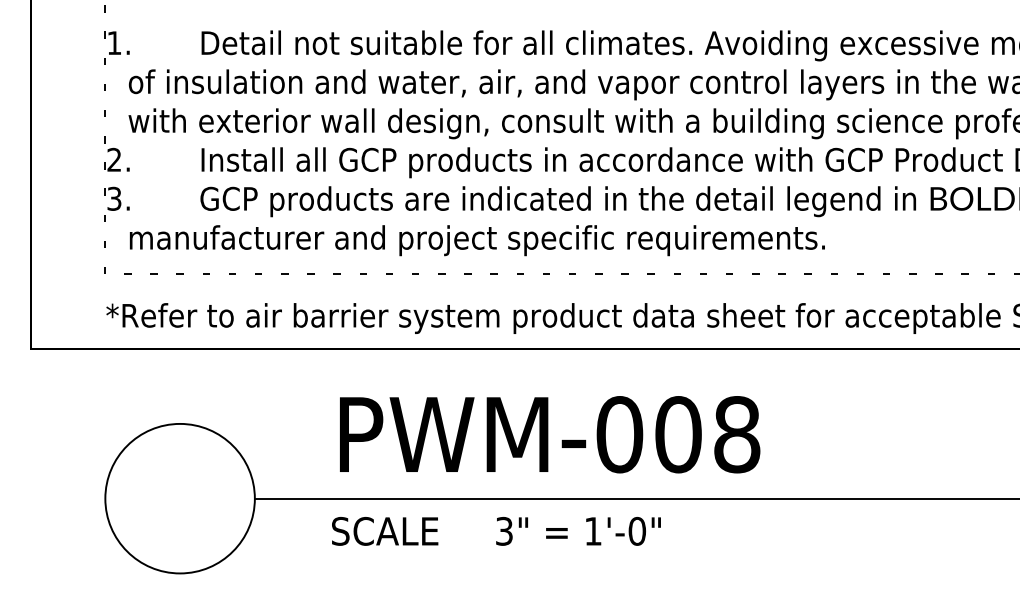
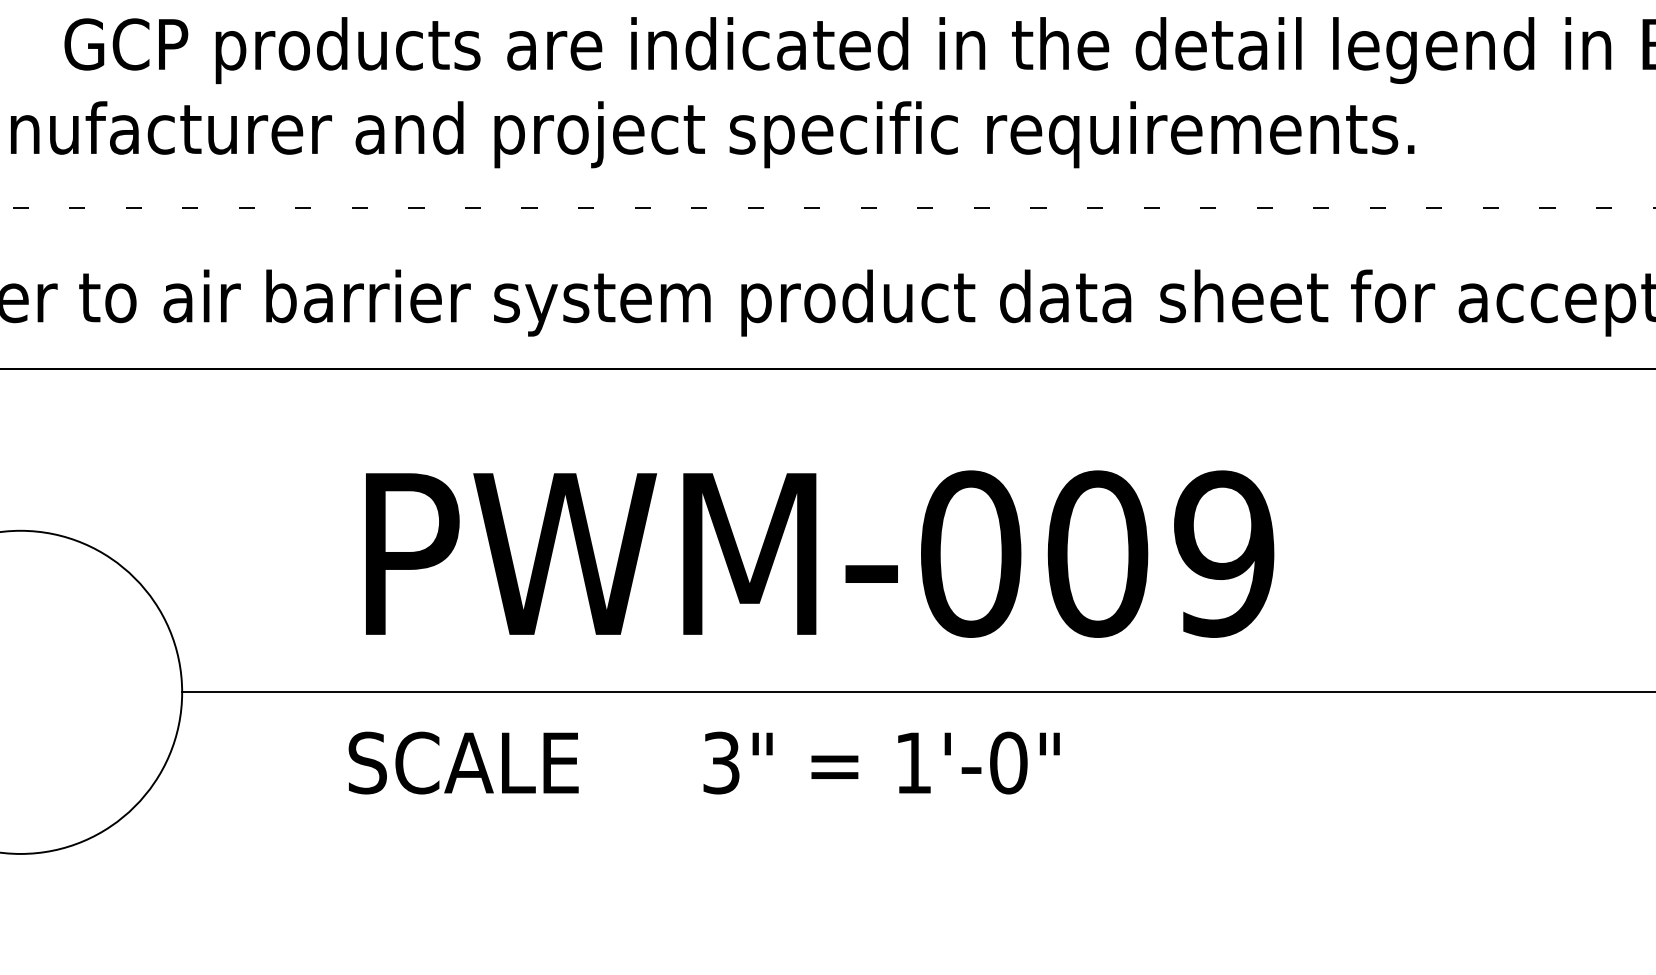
text: (736, 434) -> (1223, 553), PWM-008 -> PWM-009

